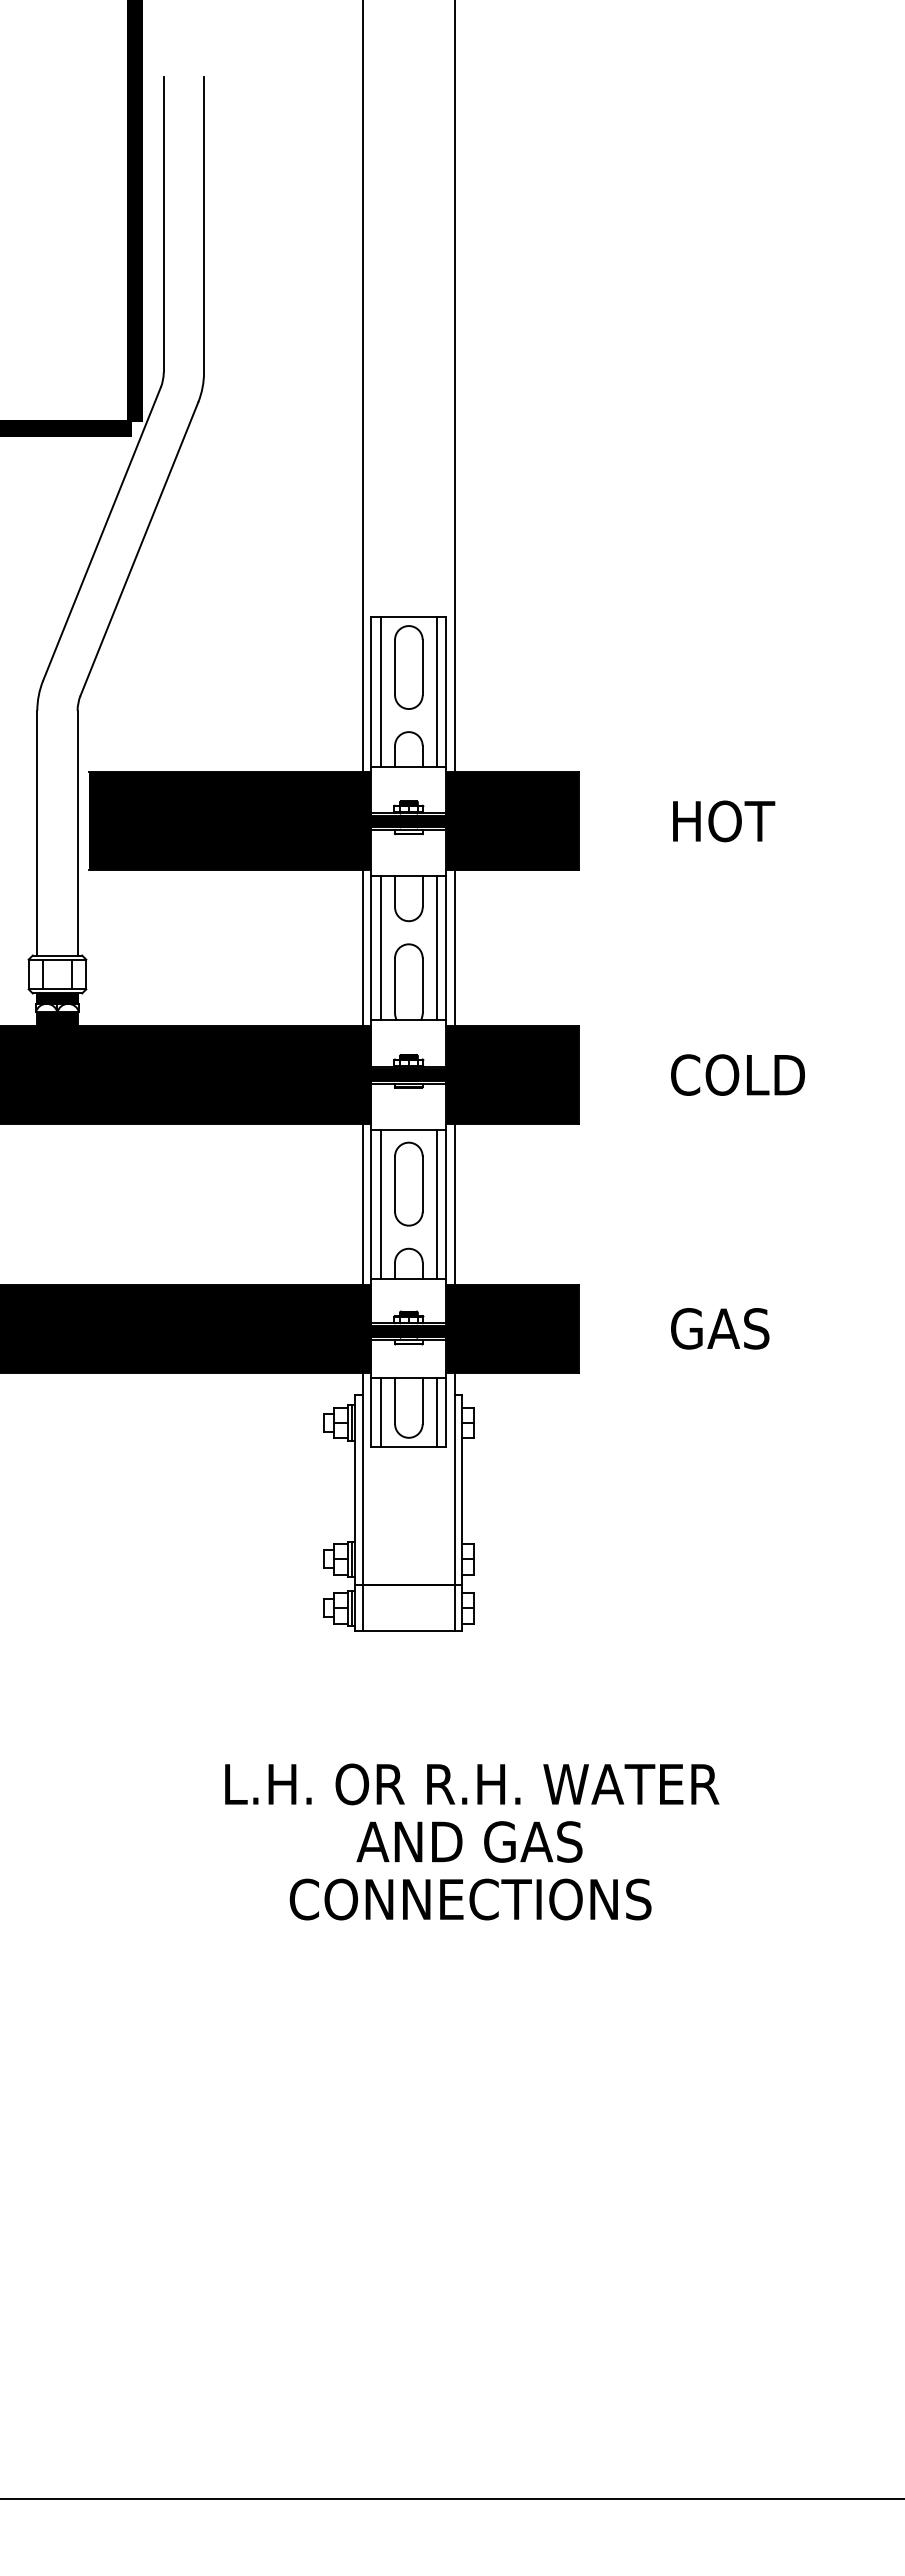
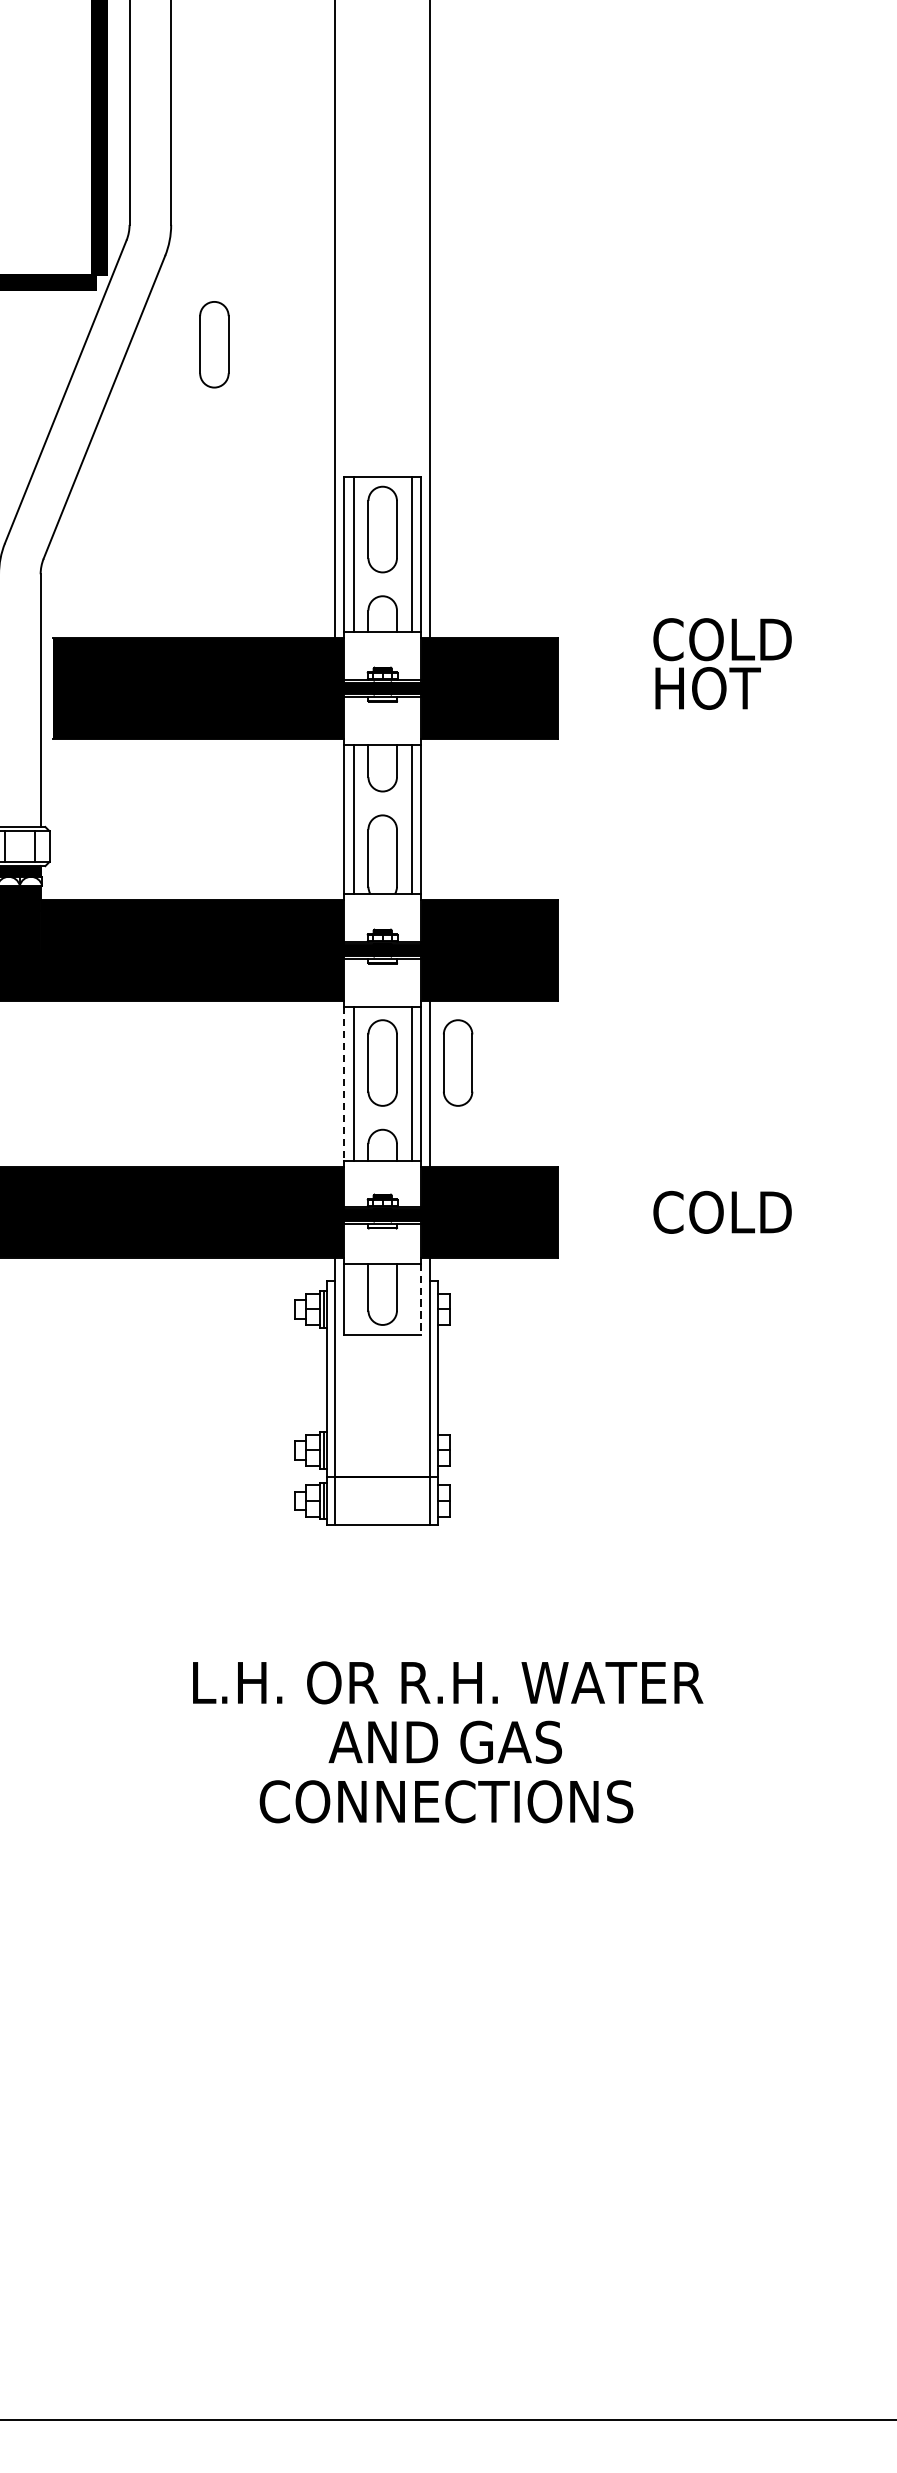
part: (245, 488) -> (214, 344), added
line: (362, 948) -> (334, 819), removed
line: (454, 948) -> (429, 819), removed
text: (737, 1074) -> (722, 638), moved
part: (481, 1183) -> (457, 1062), added
line: (362, 1204) -> (334, 1084), removed
line: (371, 1204) -> (344, 1084), solid -> dashed
text: (746, 1328) -> (731, 1212), GAS -> COLD
line: (380, 1412) -> (353, 1298), removed
line: (437, 1412) -> (412, 1298), removed
line: (446, 1413) -> (421, 1299), solid -> dashed

